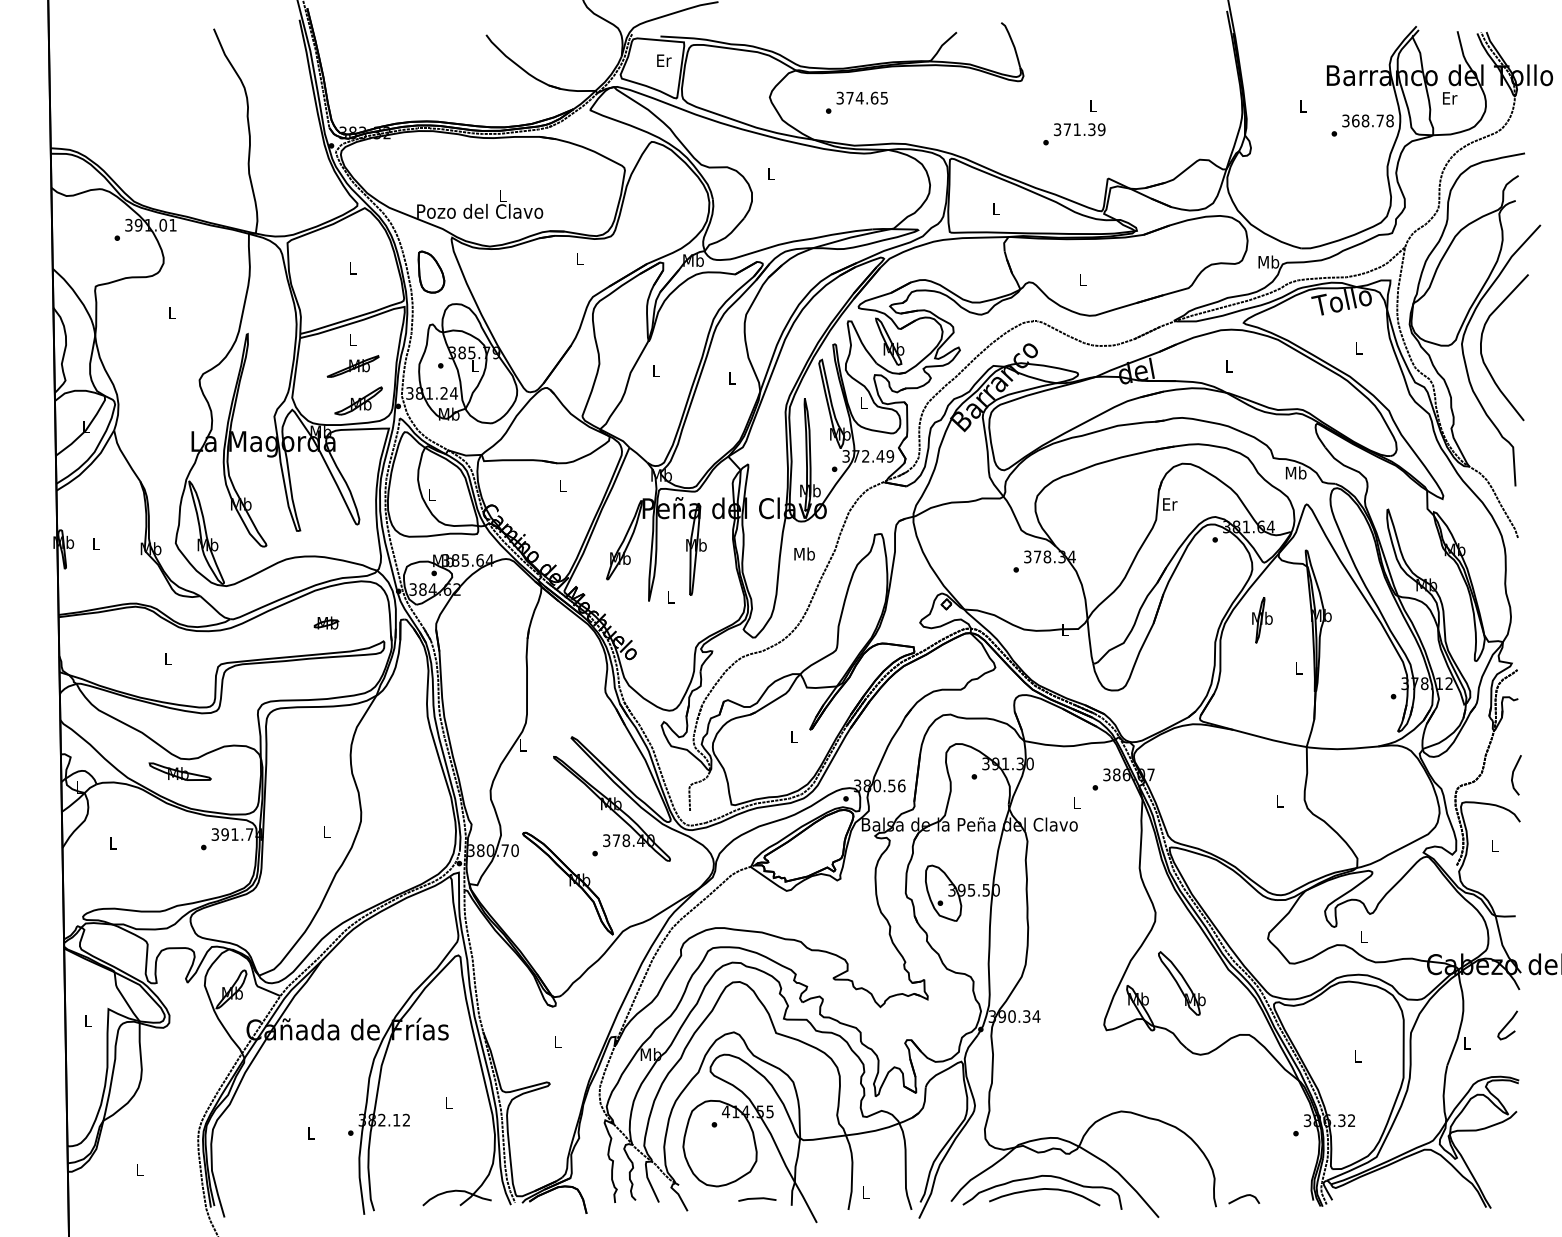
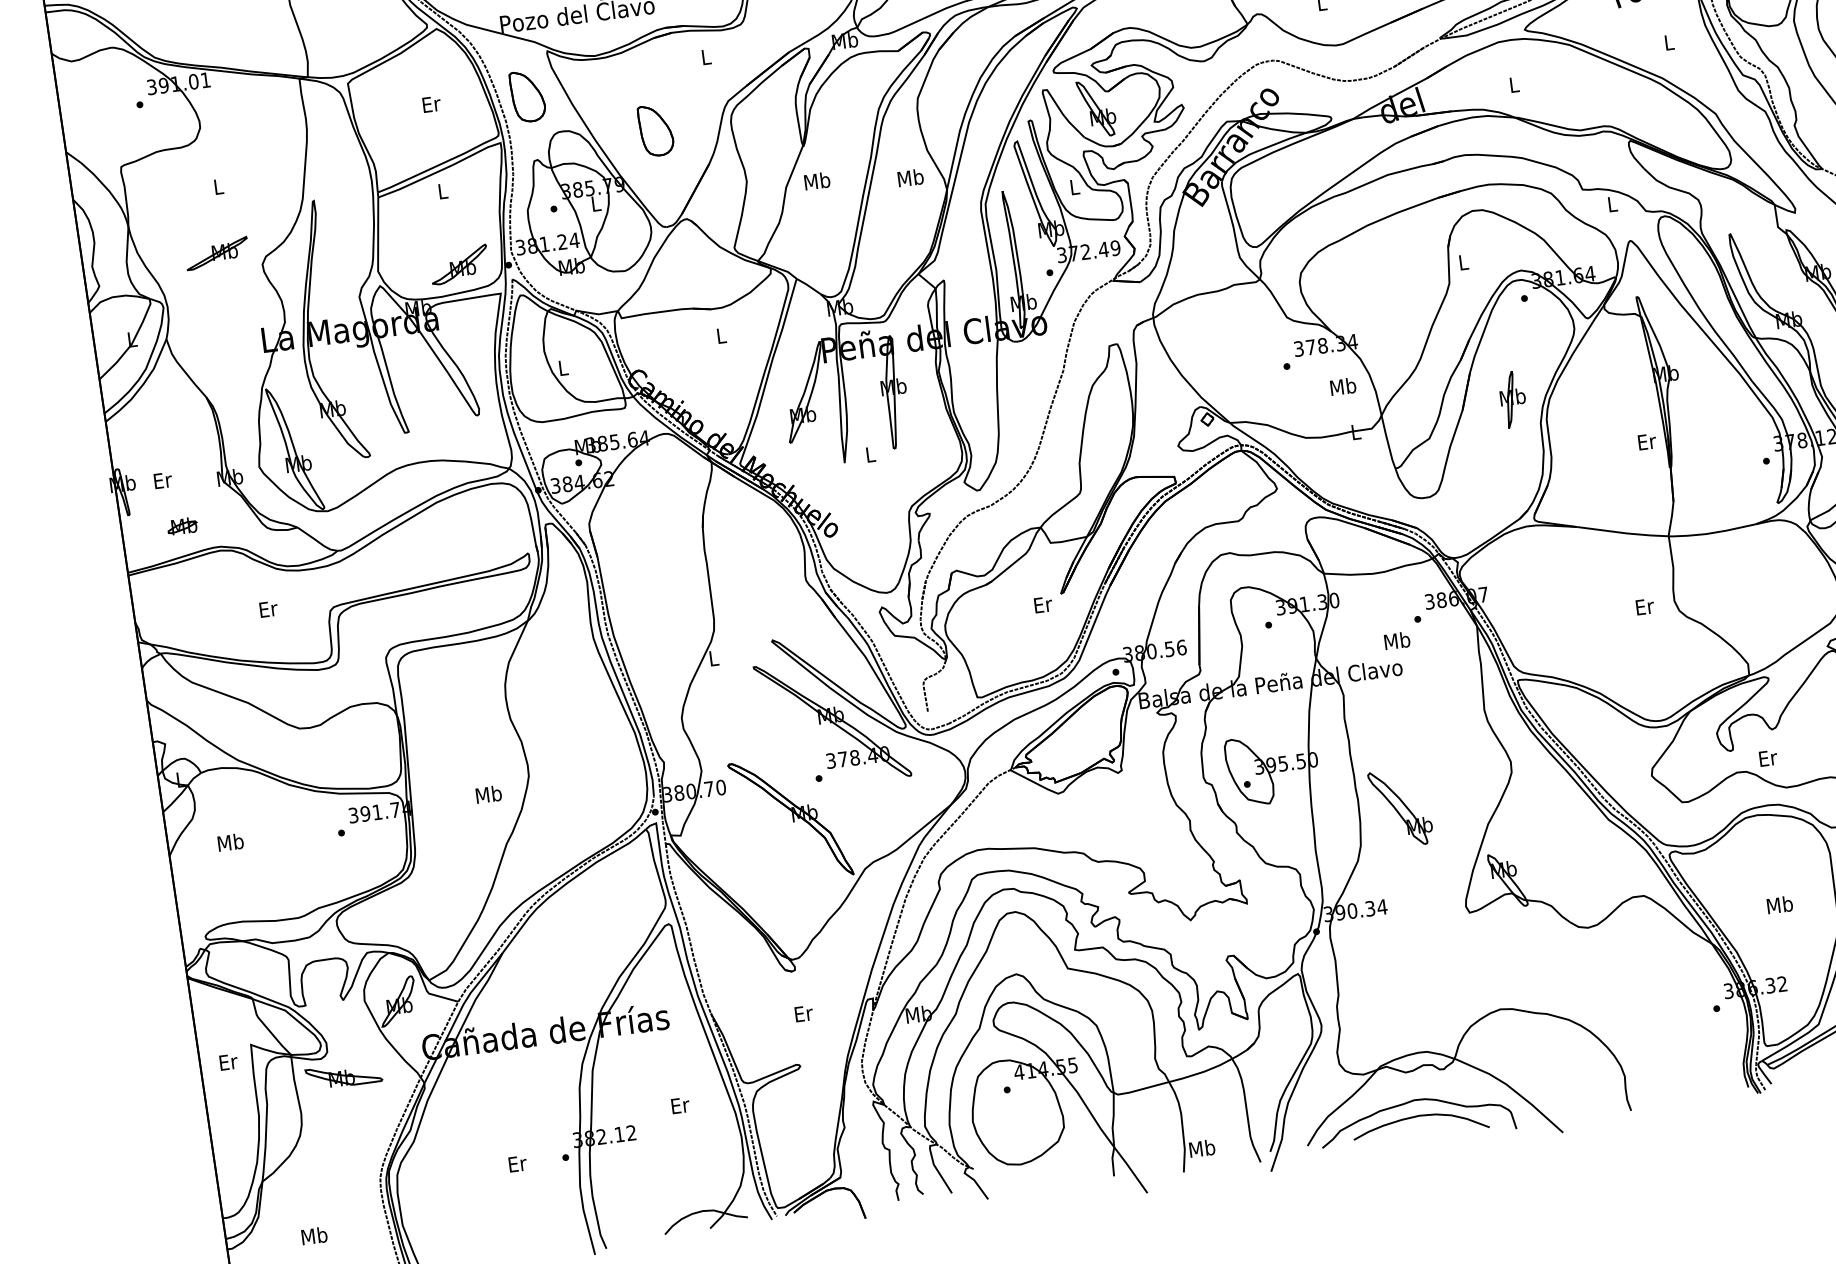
text: (353, 268) -> (432, 104), L -> Er
part: (531, 312) -> (655, 129), added
part: (352, 366) -> (216, 253), moved
text: (656, 370) -> (817, 180), L -> Mb
text: (731, 377) -> (909, 177), L -> Mb
text: (1295, 472) -> (1611, 203), Mb -> L
text: (1170, 504) -> (1464, 262), Er -> L
text: (96, 543) -> (162, 479), L -> Er
text: (804, 553) -> (1343, 385), moved
part: (1262, 620) -> (1513, 399), moved
part: (326, 622) -> (182, 525), moved
text: (168, 659) -> (268, 609), L -> Er
text: (1299, 668) -> (1647, 441), L -> Er
text: (794, 736) -> (1043, 604), L -> Er
part: (179, 771) -> (342, 1075), moved
text: (1280, 801) -> (1645, 606), L -> Er
text: (1076, 802) -> (1397, 640), L -> Mb
text: (326, 831) -> (488, 794), L -> Mb
text: (113, 842) -> (230, 841), L -> Mb
text: (1363, 936) -> (1767, 757), L -> Er
part: (1181, 983) -> (1400, 808), moved
text: (88, 1020) -> (228, 1061), L -> Er
text: (558, 1041) -> (804, 1013), L -> Er
text: (1357, 1055) -> (1779, 903), L -> Mb
text: (448, 1103) -> (680, 1106), L -> Er
text: (311, 1133) -> (517, 1164), L -> Er
text: (139, 1169) -> (314, 1235), L -> Mb
text: (865, 1192) -> (1201, 1148), L -> Mb
curve: (1244, 1197) -> (1664, 1094), removed
line: (757, 1199) -> (1071, 1174), removed

